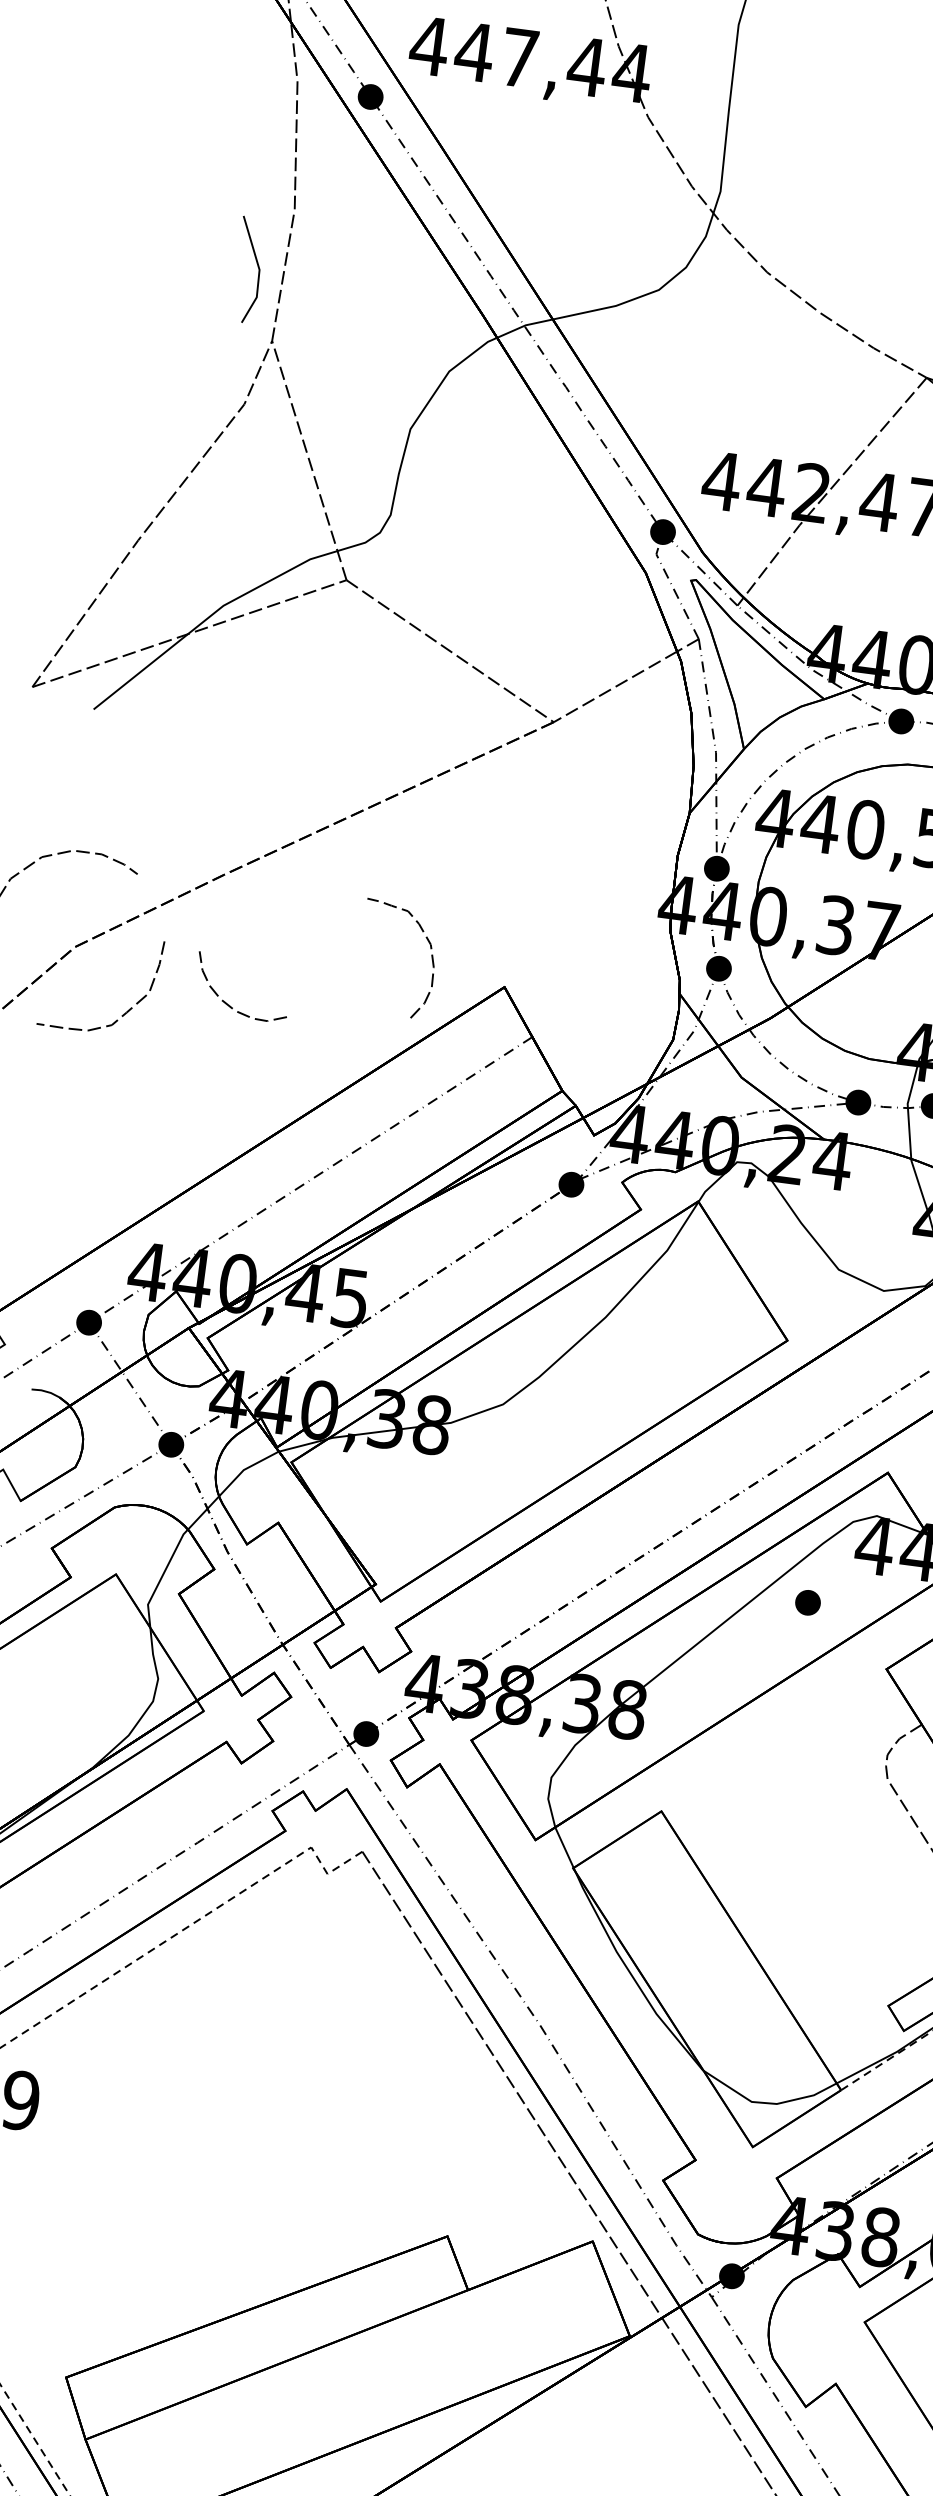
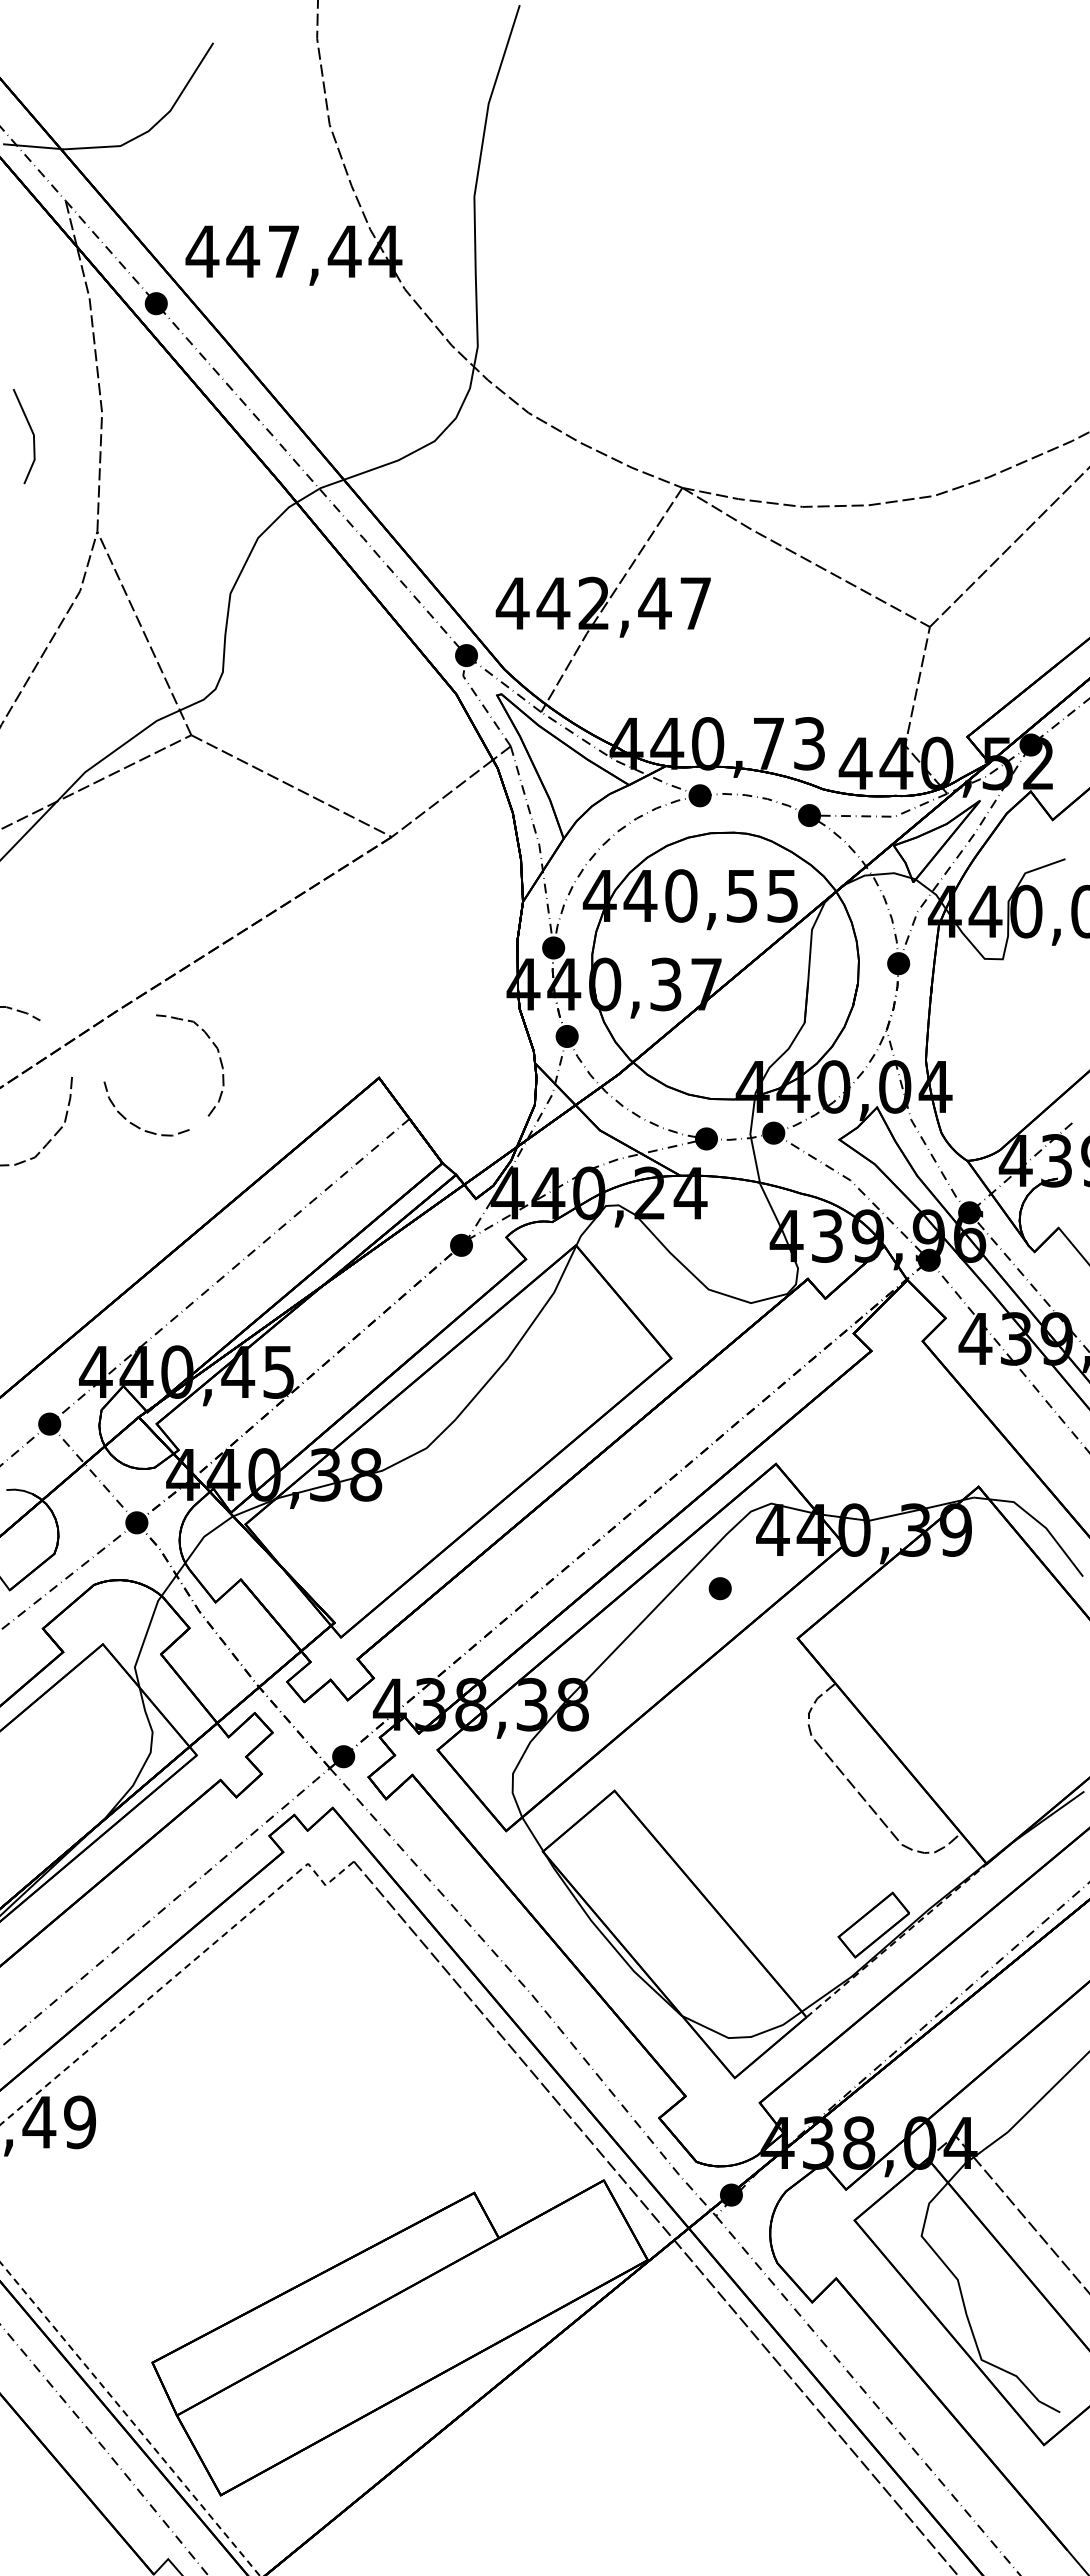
line: (257, 266) -> (31, 432), moved
curve: (431, 957) -> (219, 1060), moved

